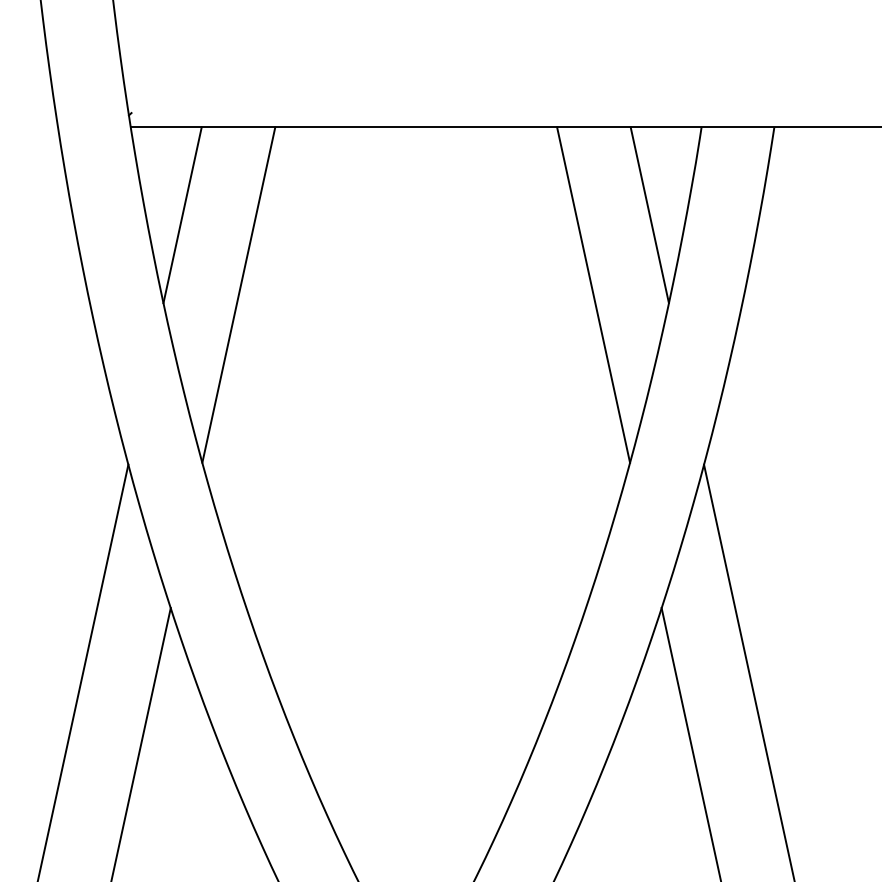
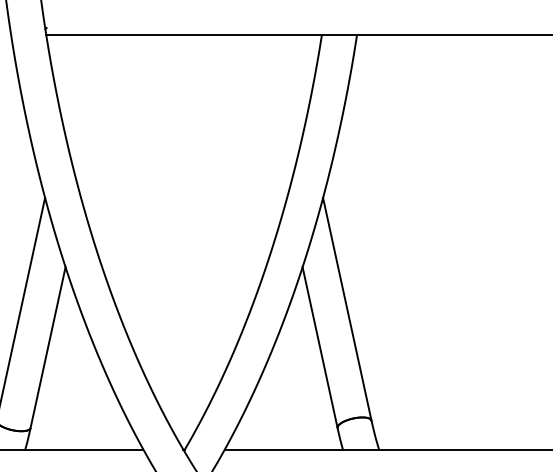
line: (183, 215) -> (71, 77), removed
line: (648, 215) -> (296, 77), removed
line: (238, 294) -> (98, 115), removed
line: (593, 294) -> (269, 115), removed

